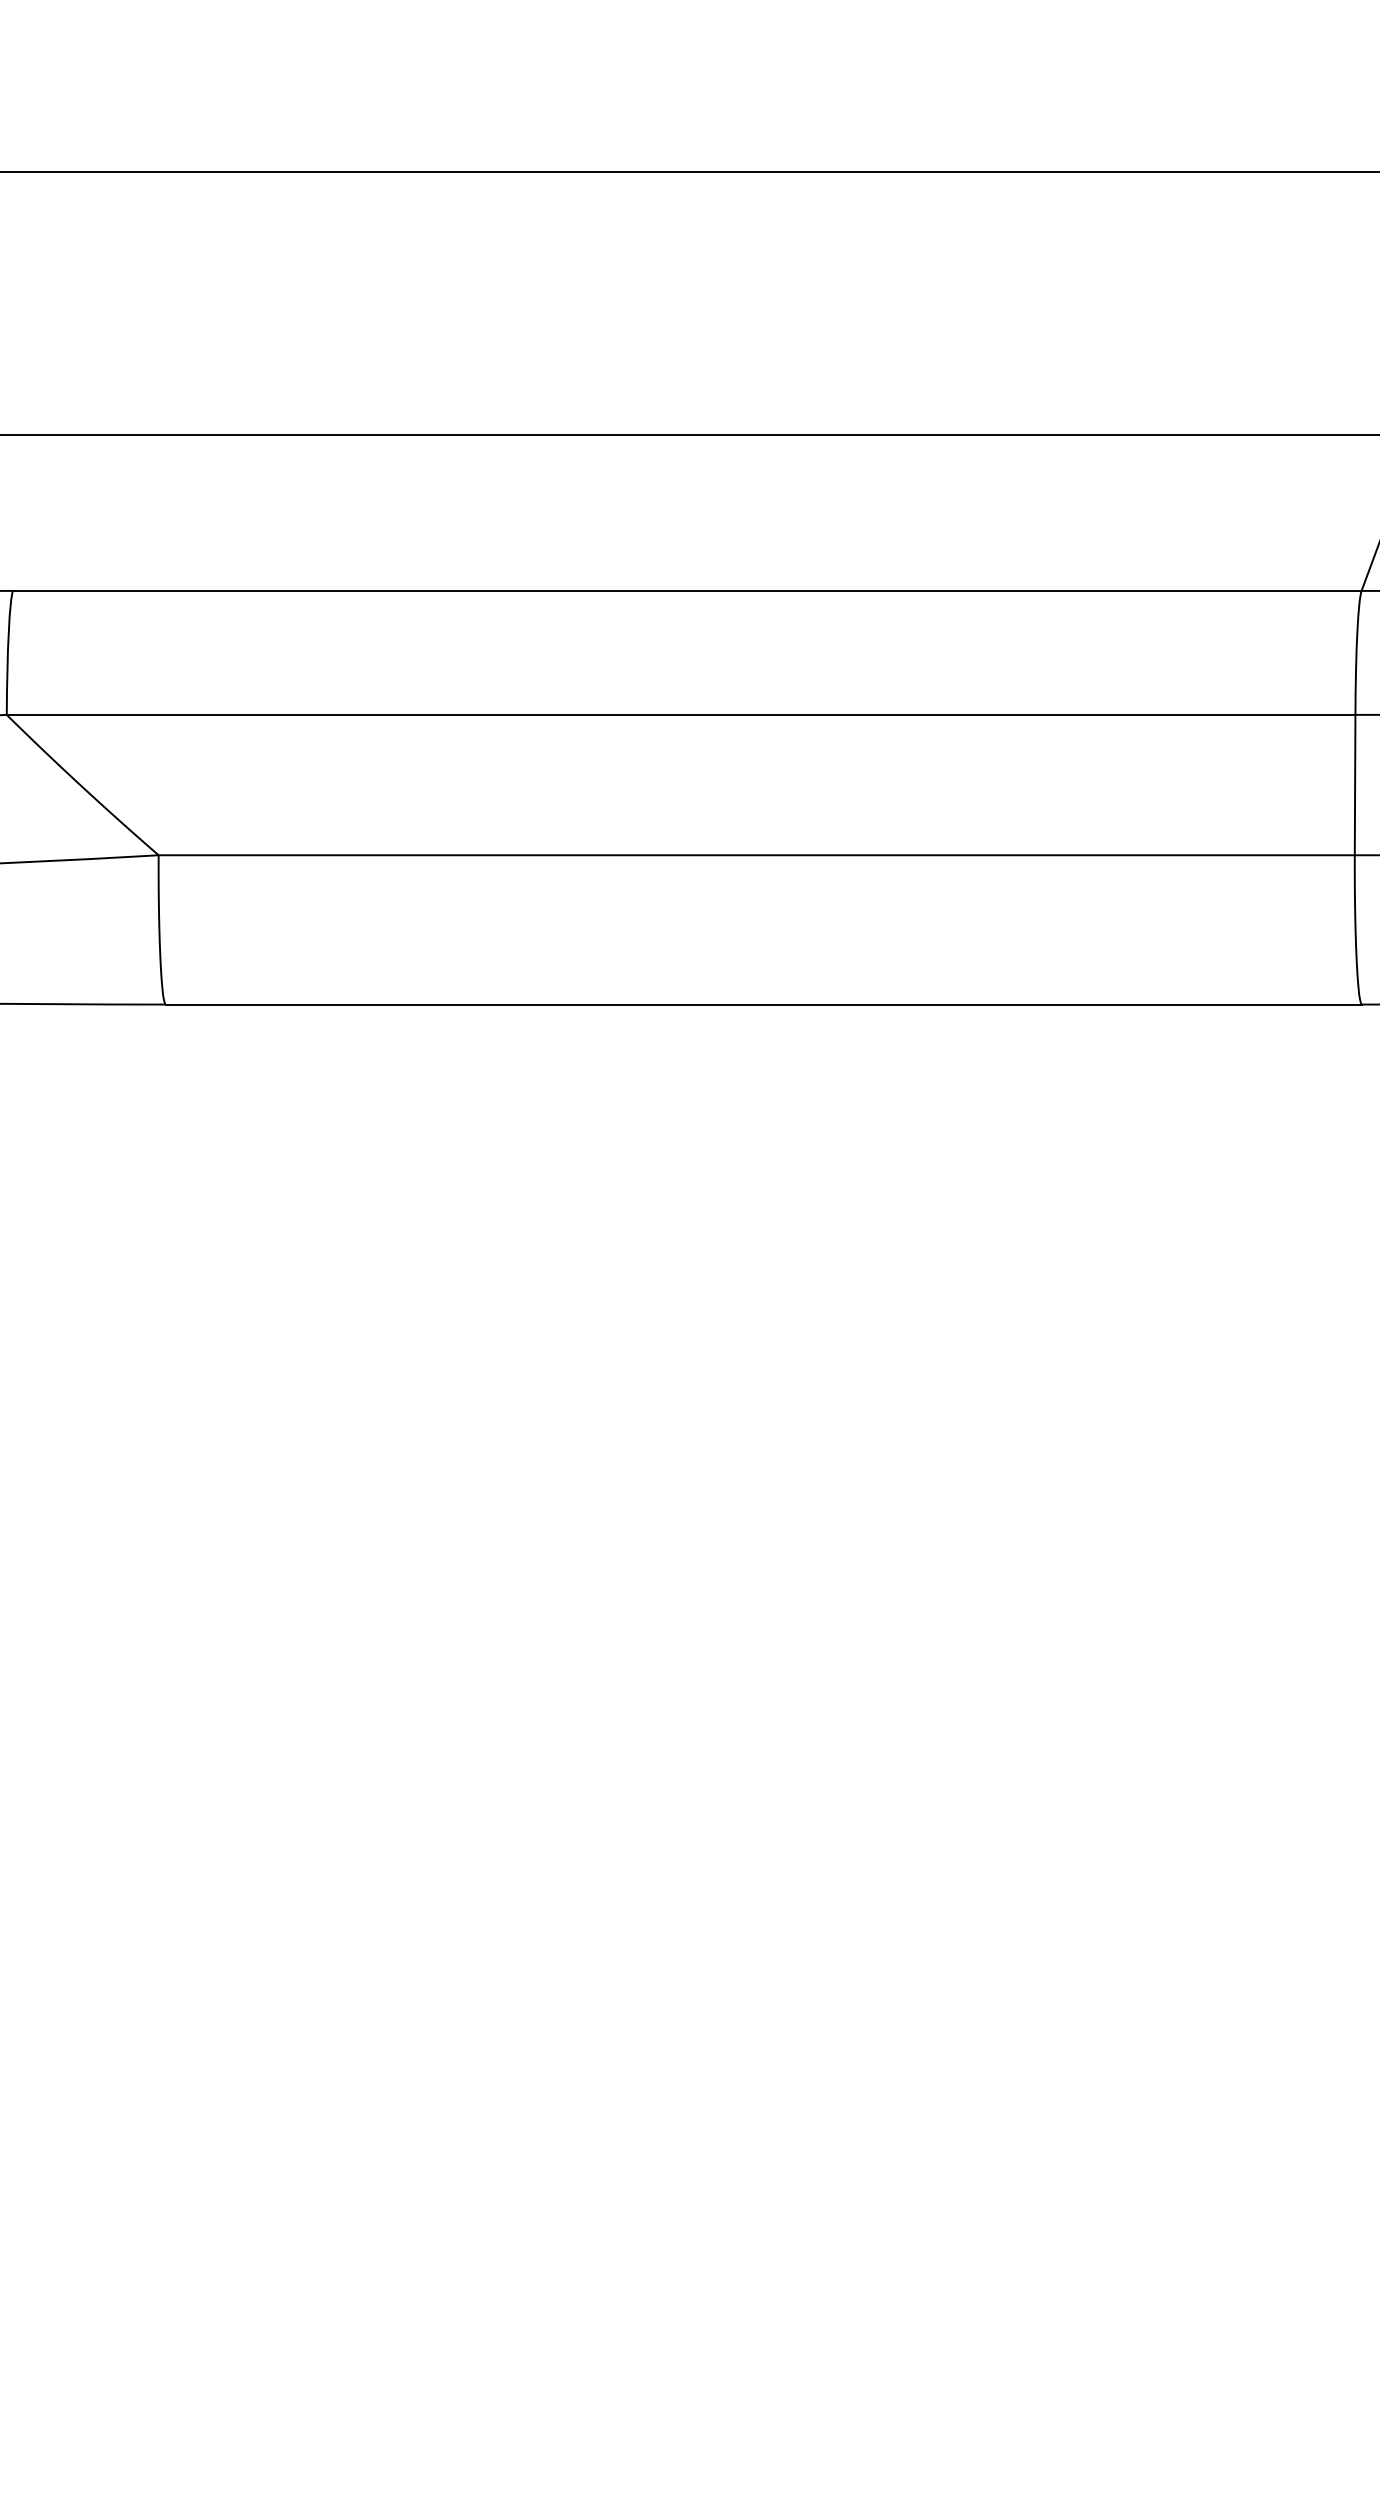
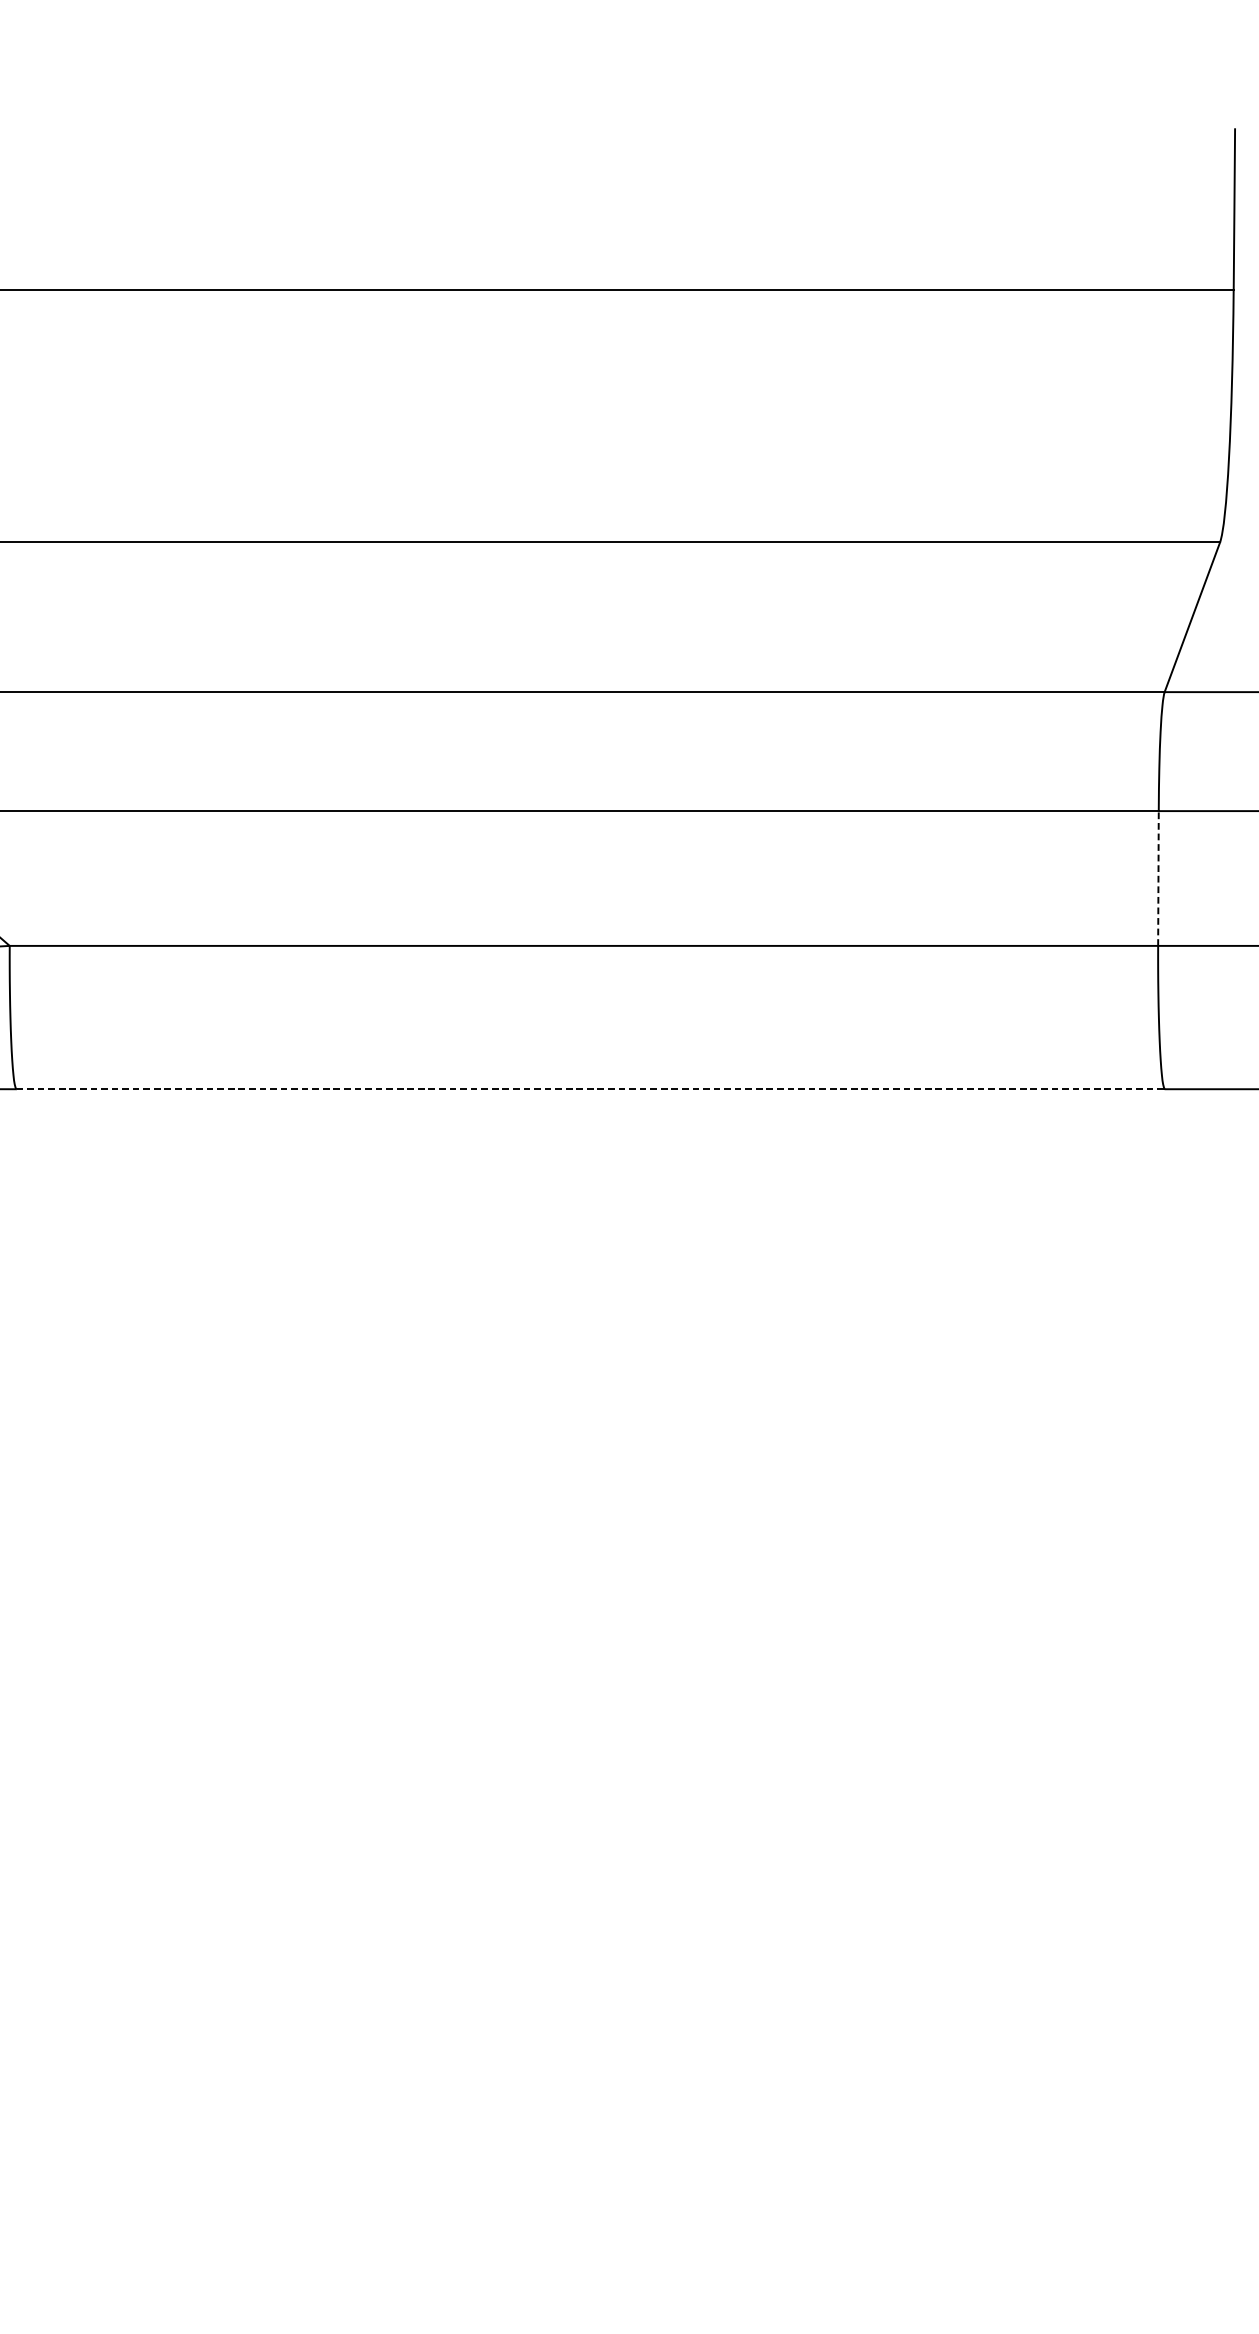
line: (1355, 784) -> (1158, 877), solid -> dashed
line: (764, 1004) -> (591, 1089), solid -> dashed

